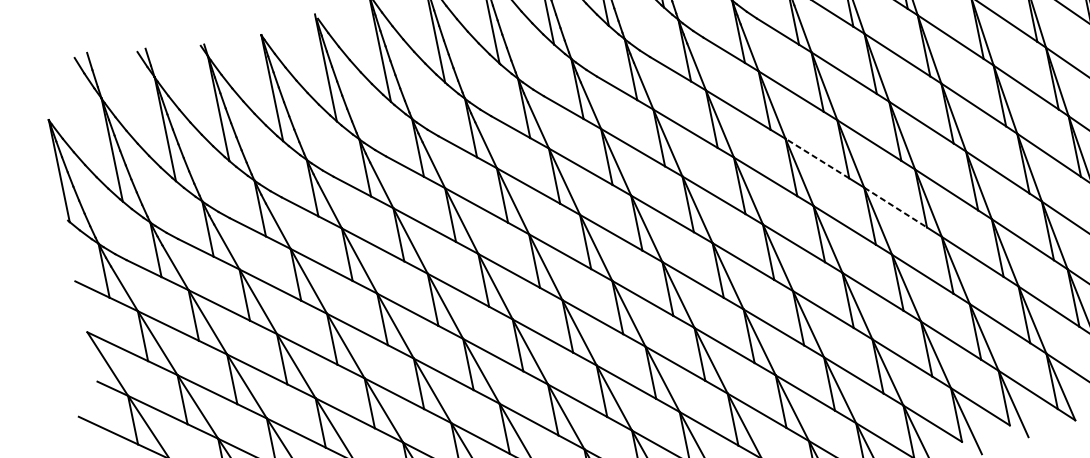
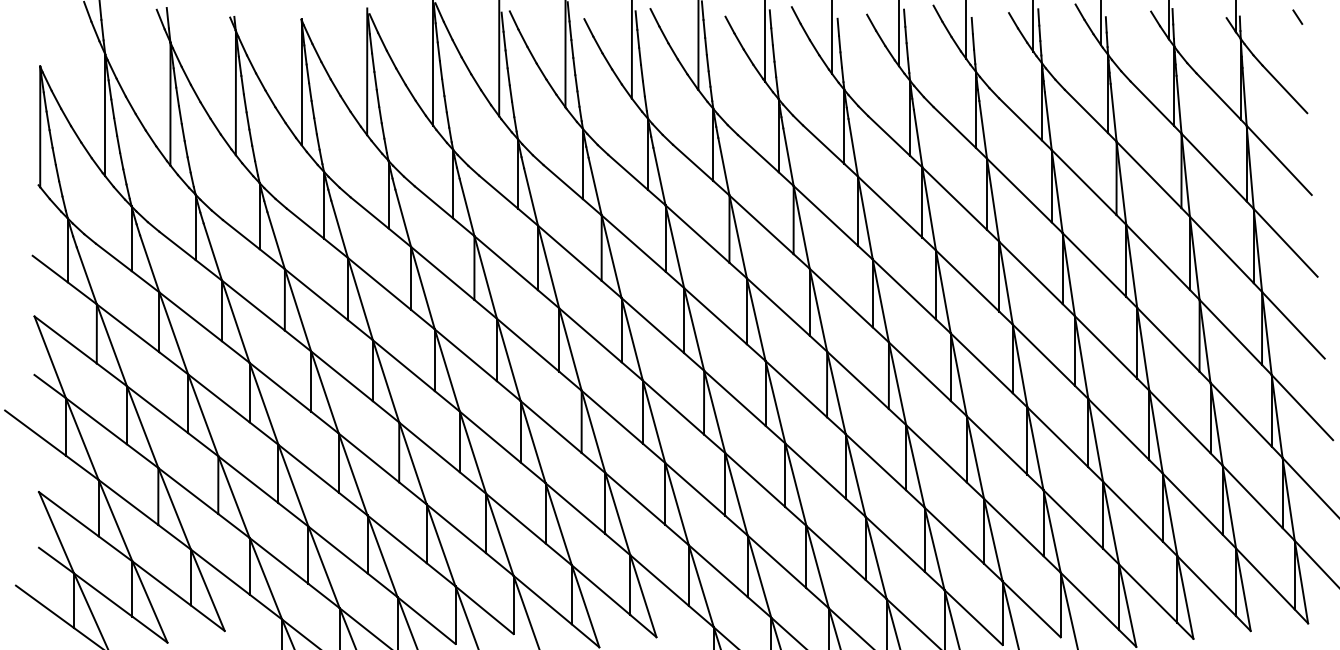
line: (817, 158) -> (904, 289), dashed -> solid
line: (896, 207) -> (982, 363), dashed -> solid

